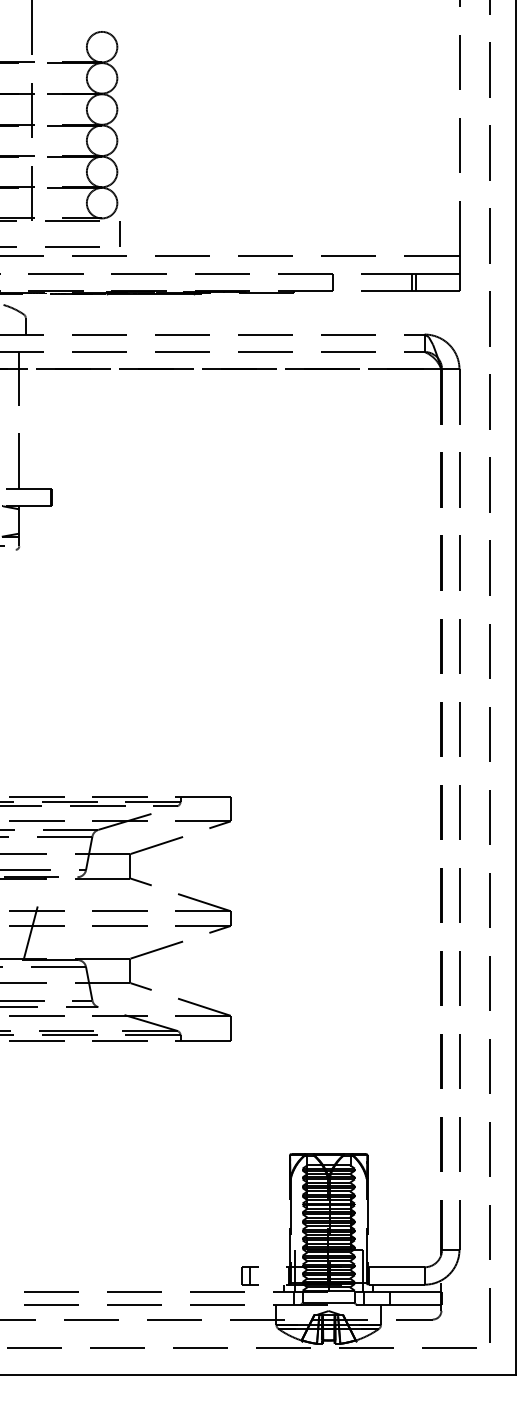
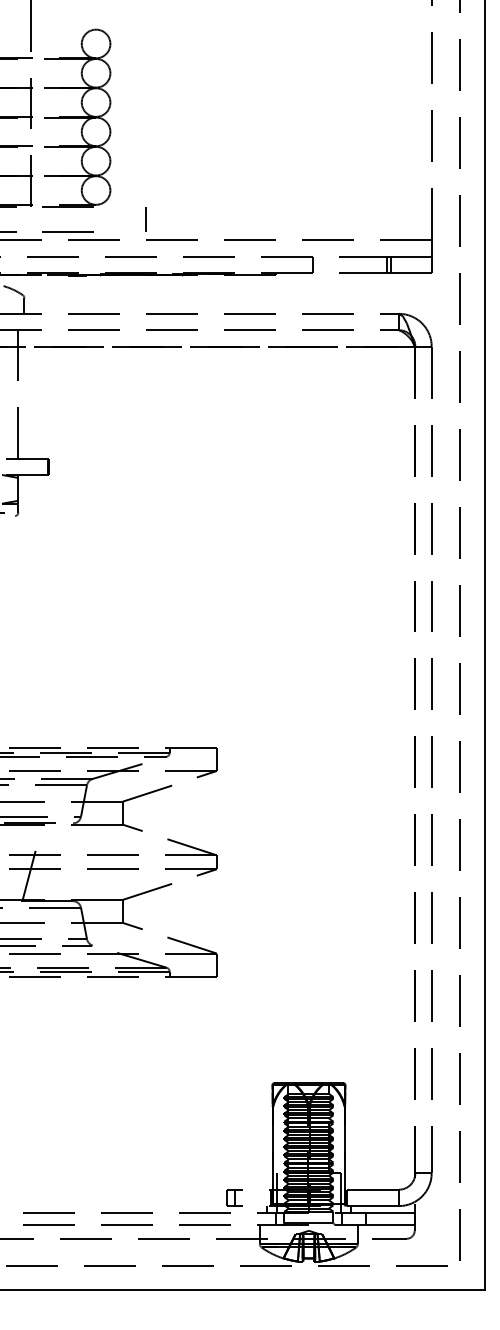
line: (119, 233) -> (146, 218), moved

